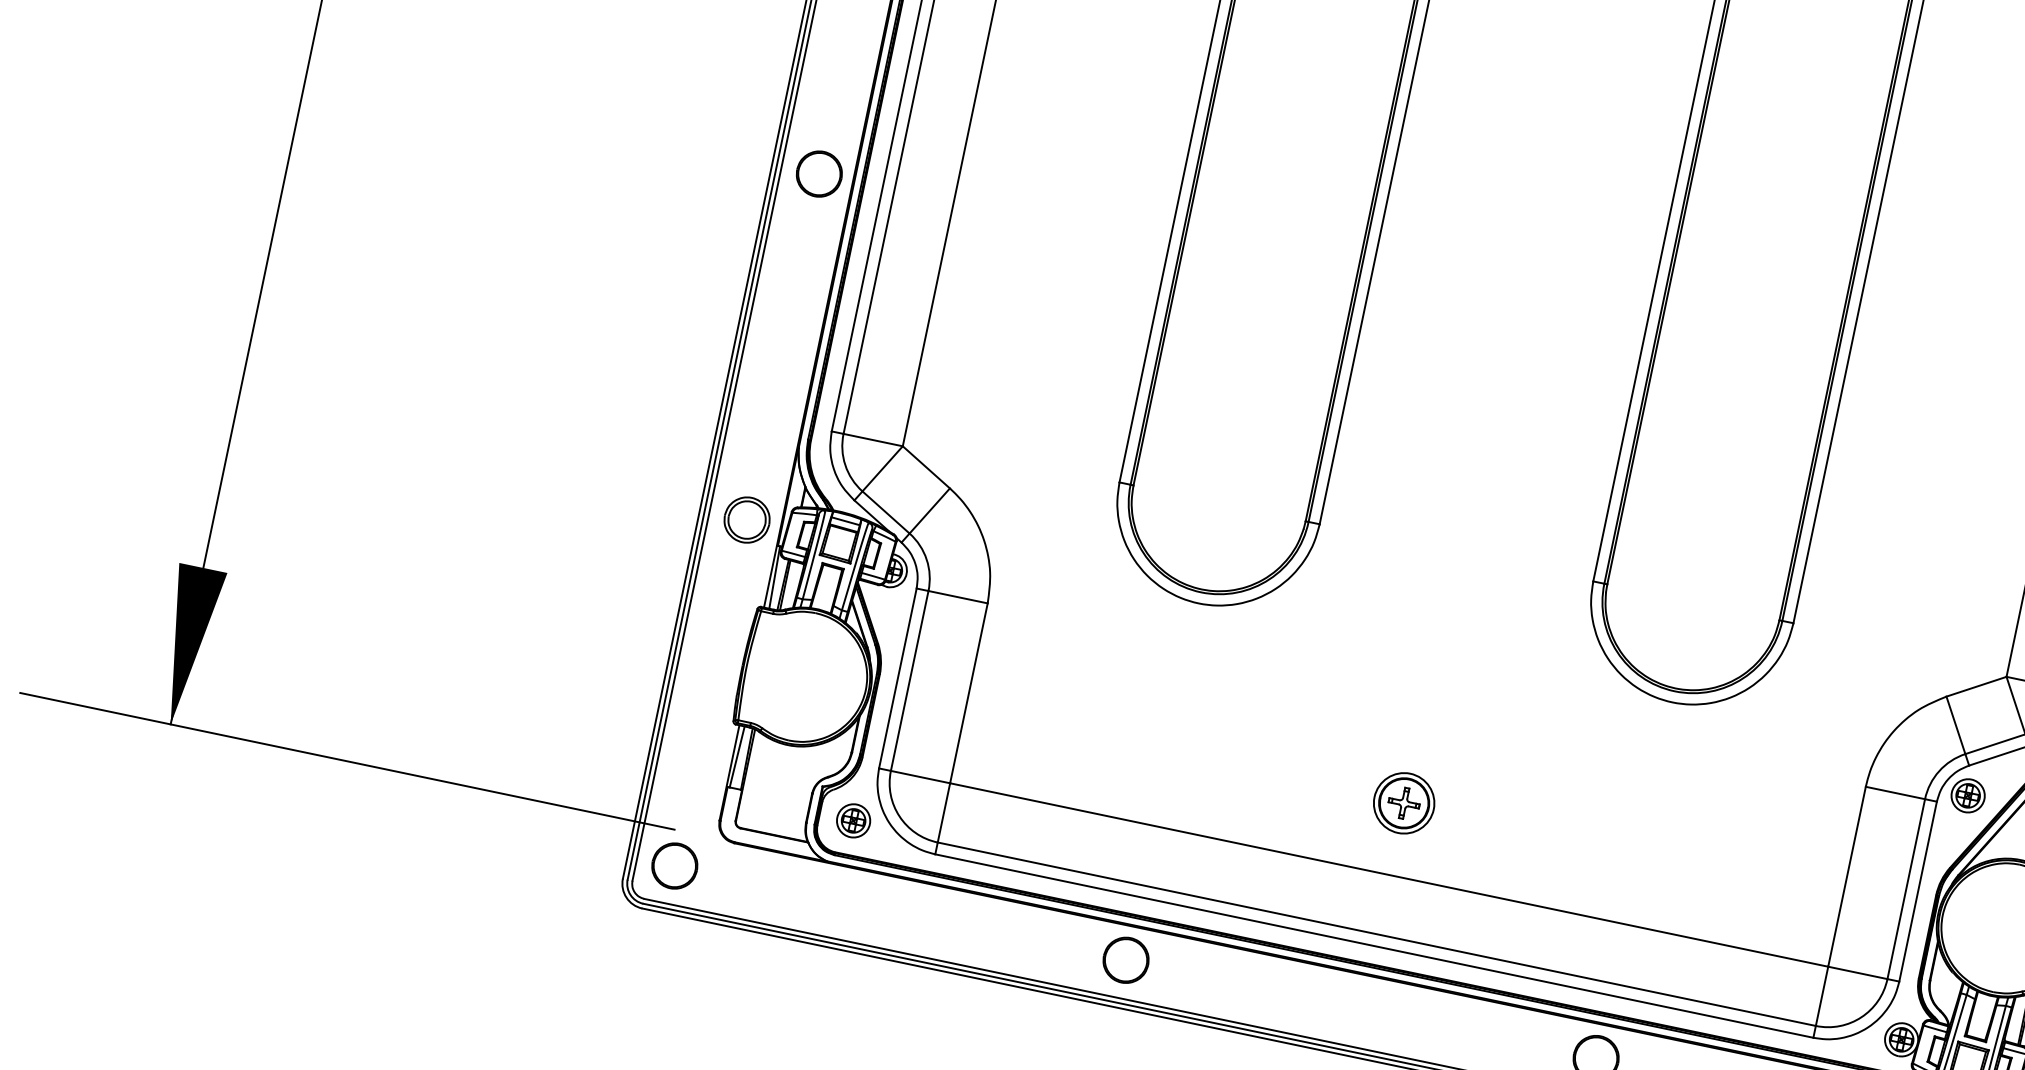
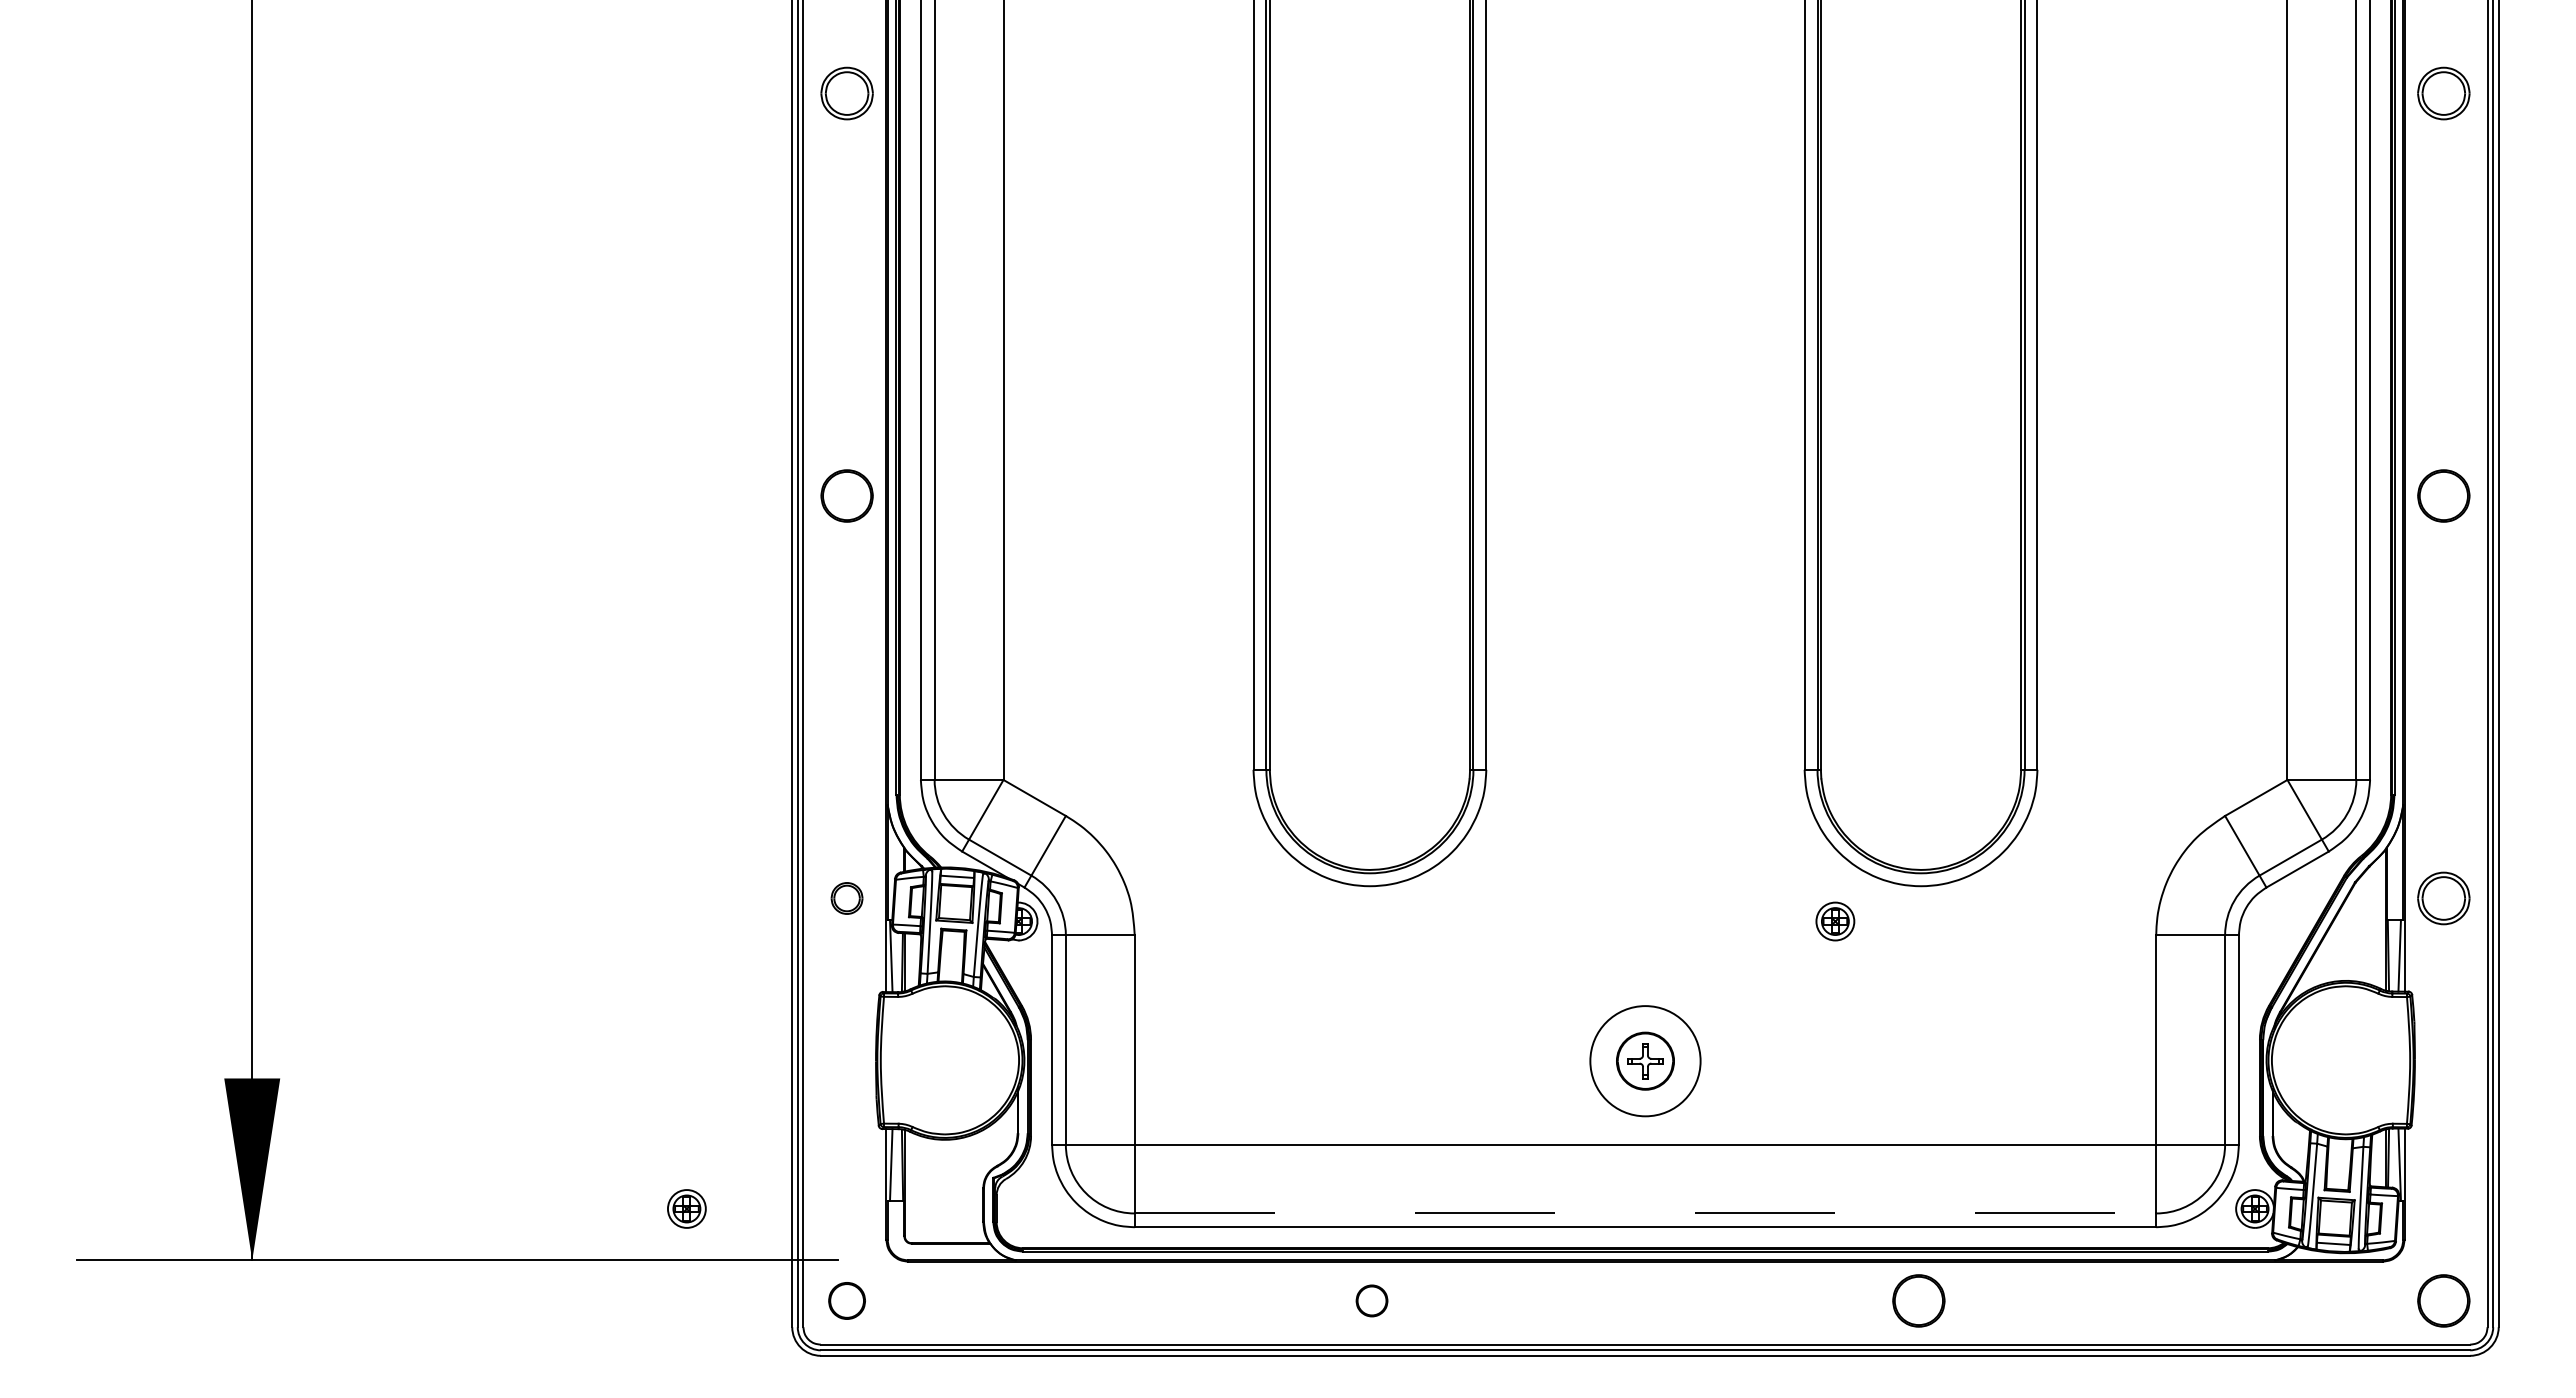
part: (746, 519) -> (846, 898), size x0.6
part: (1968, 795) -> (1835, 921), moved
circle: (1404, 802) -> (1645, 1060), size x1.6
part: (853, 820) -> (686, 1208), moved
part: (674, 865) -> (846, 1300), size x0.7
line: (1376, 934) -> (1645, 1213), solid -> dashed
part: (1125, 959) -> (1371, 1300), size x0.6

